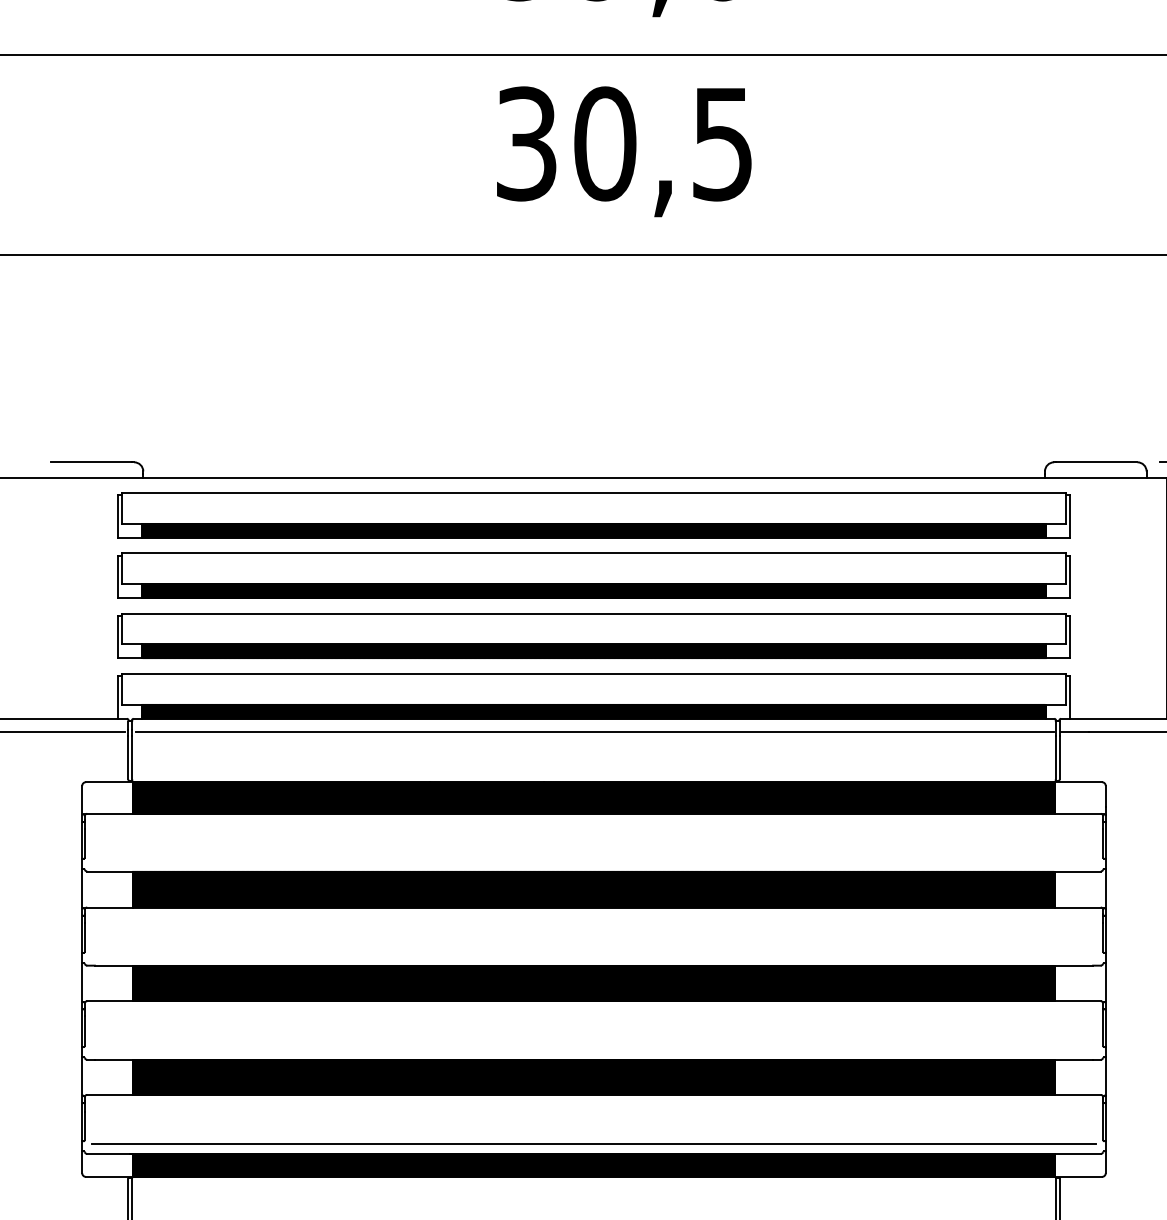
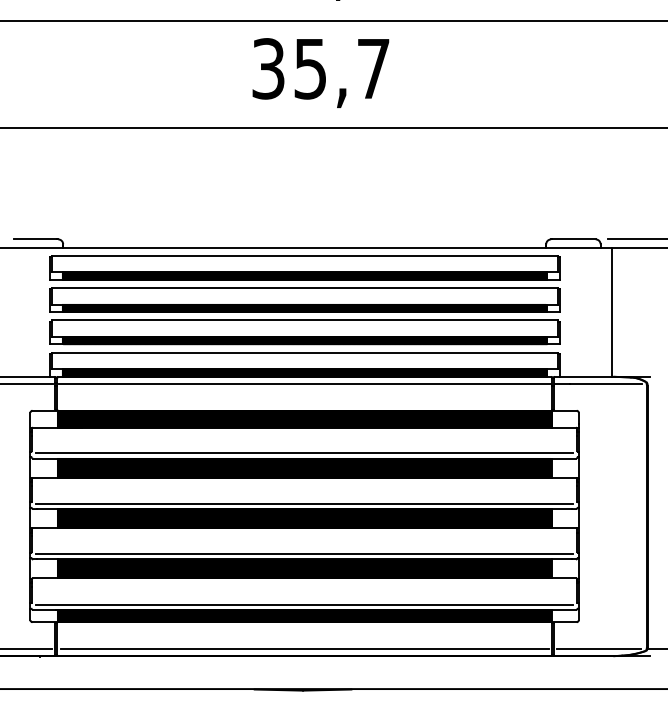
text: (662, 143) -> (341, 68), 30,5 -> 35,7
line: (593, 861) -> (304, 453), added
line: (593, 955) -> (304, 503), added
line: (593, 1050) -> (304, 554), added

